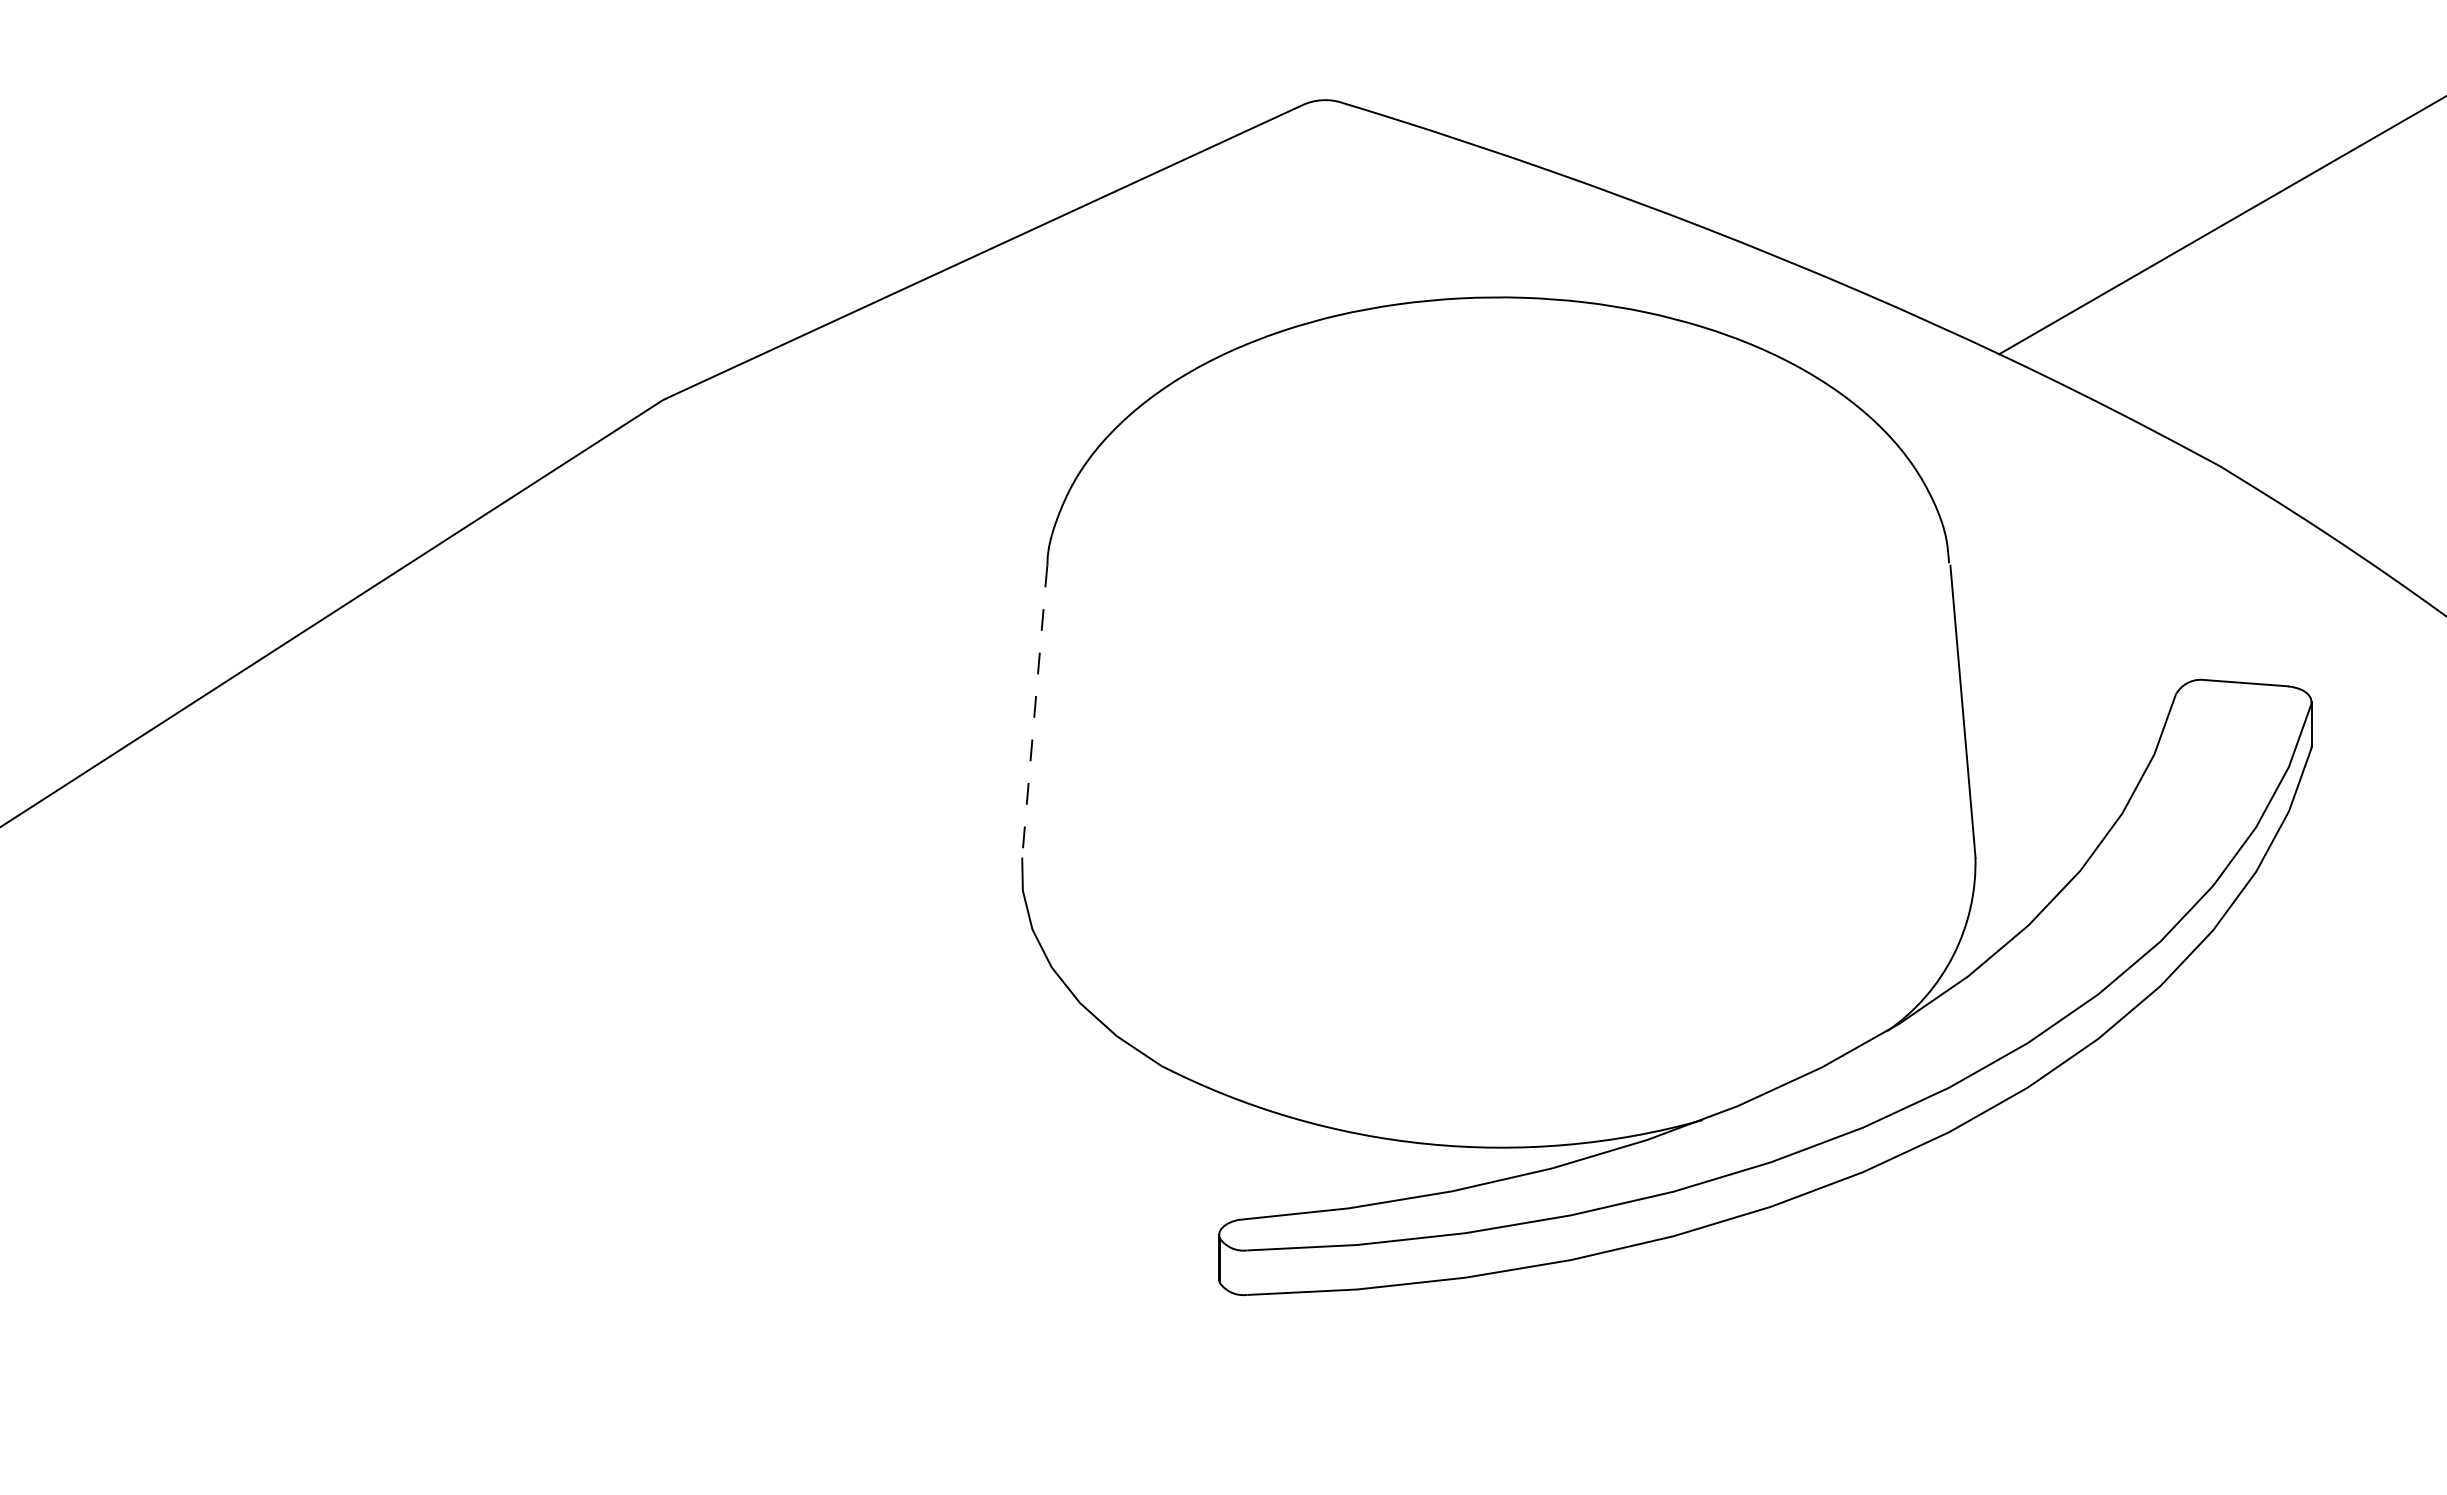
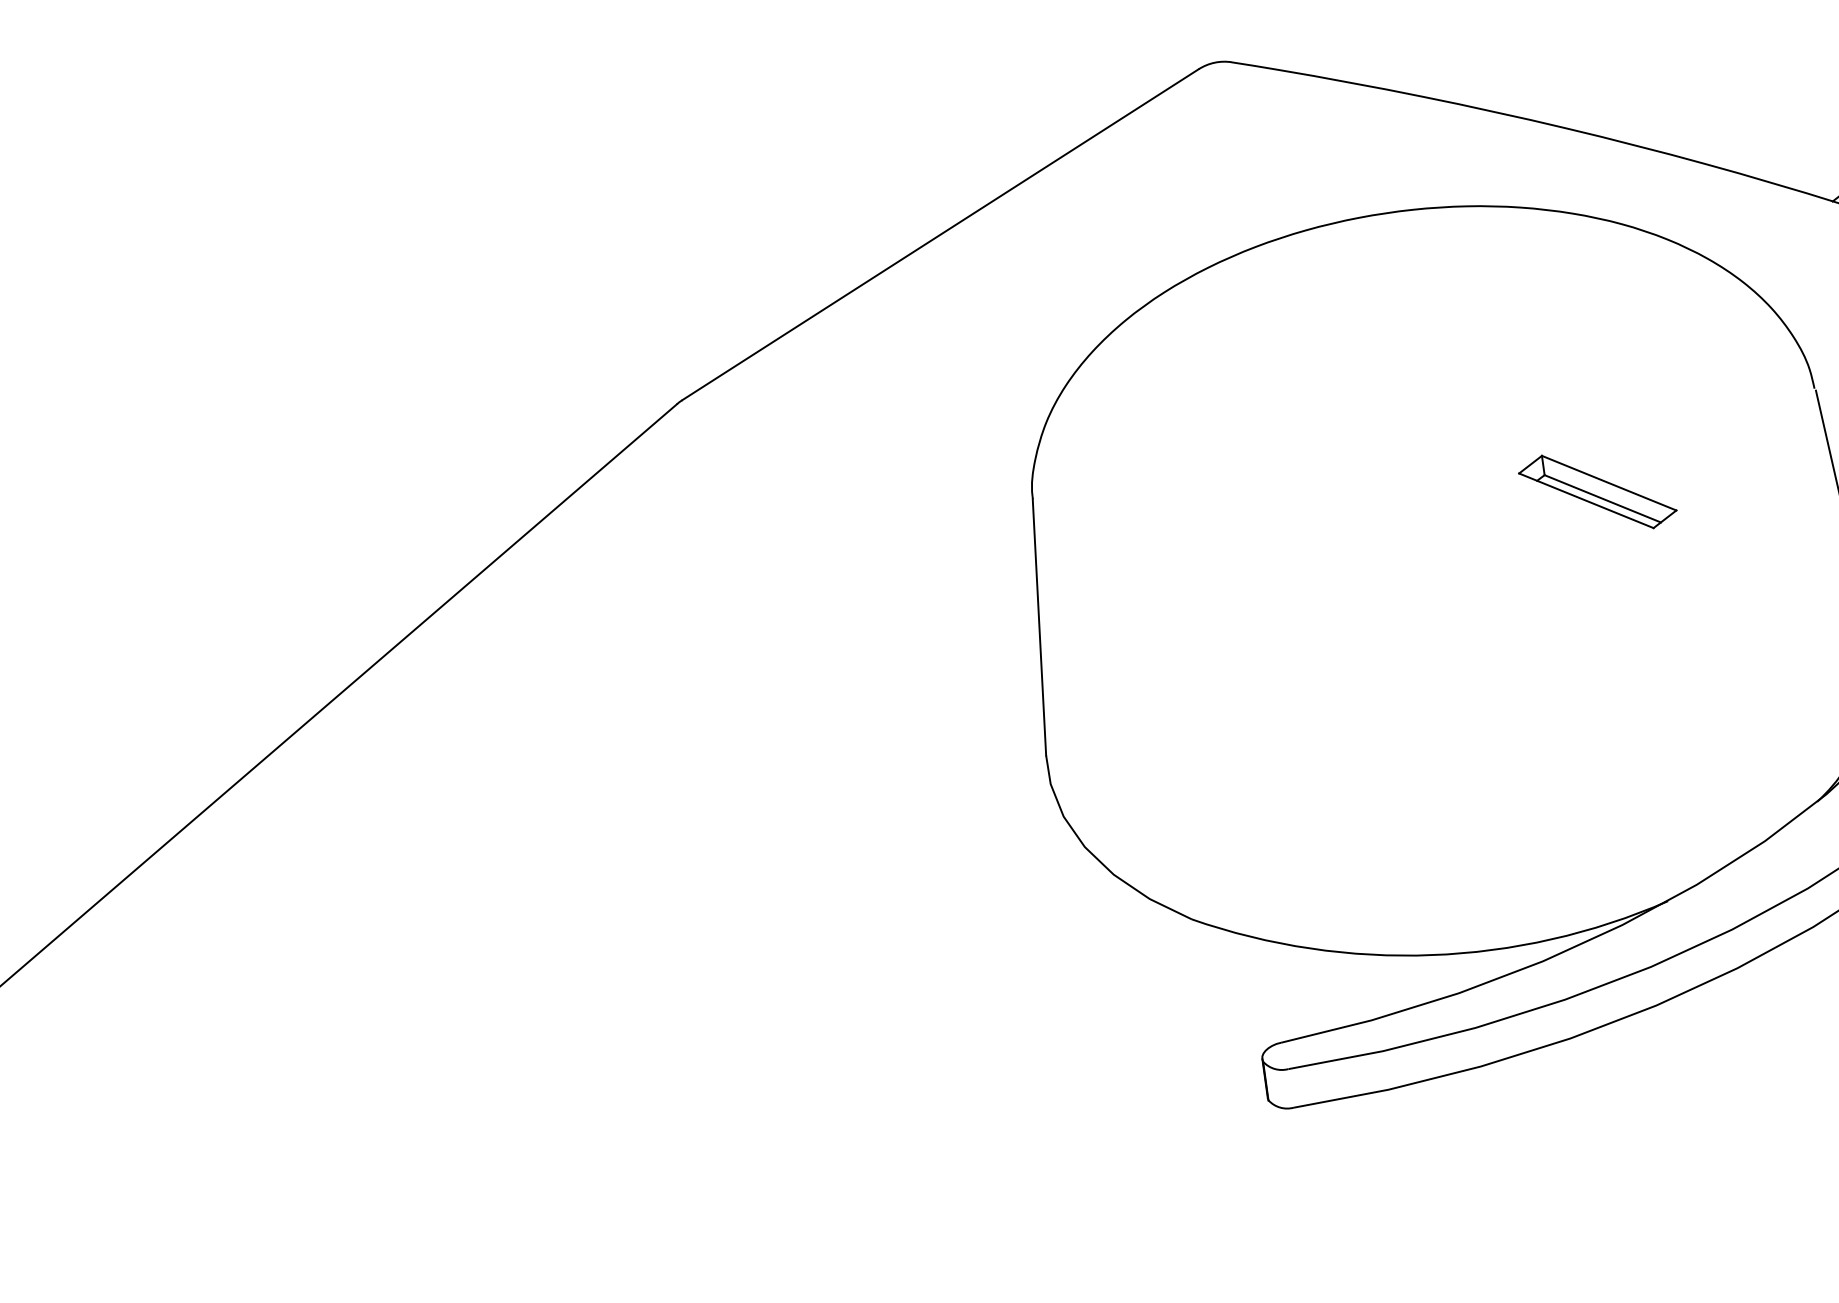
part: (1687, 645) -> (1597, 491), added
line: (1034, 712) -> (1039, 628), dashed -> solid

